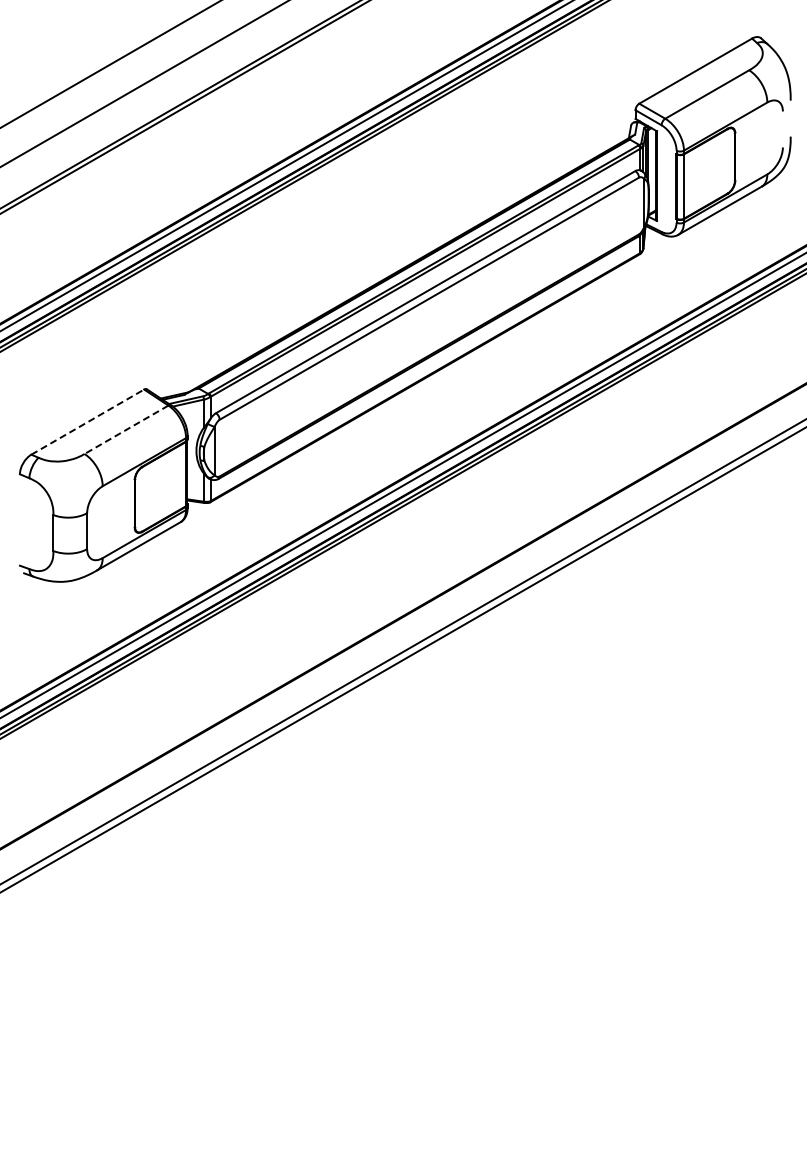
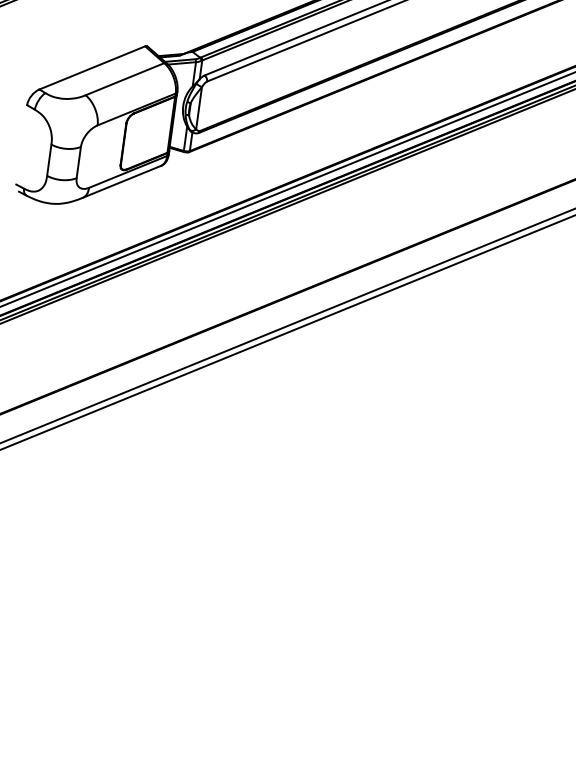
line: (88, 421) -> (93, 67), dashed -> solid
line: (126, 430) -> (124, 79), dashed -> solid

